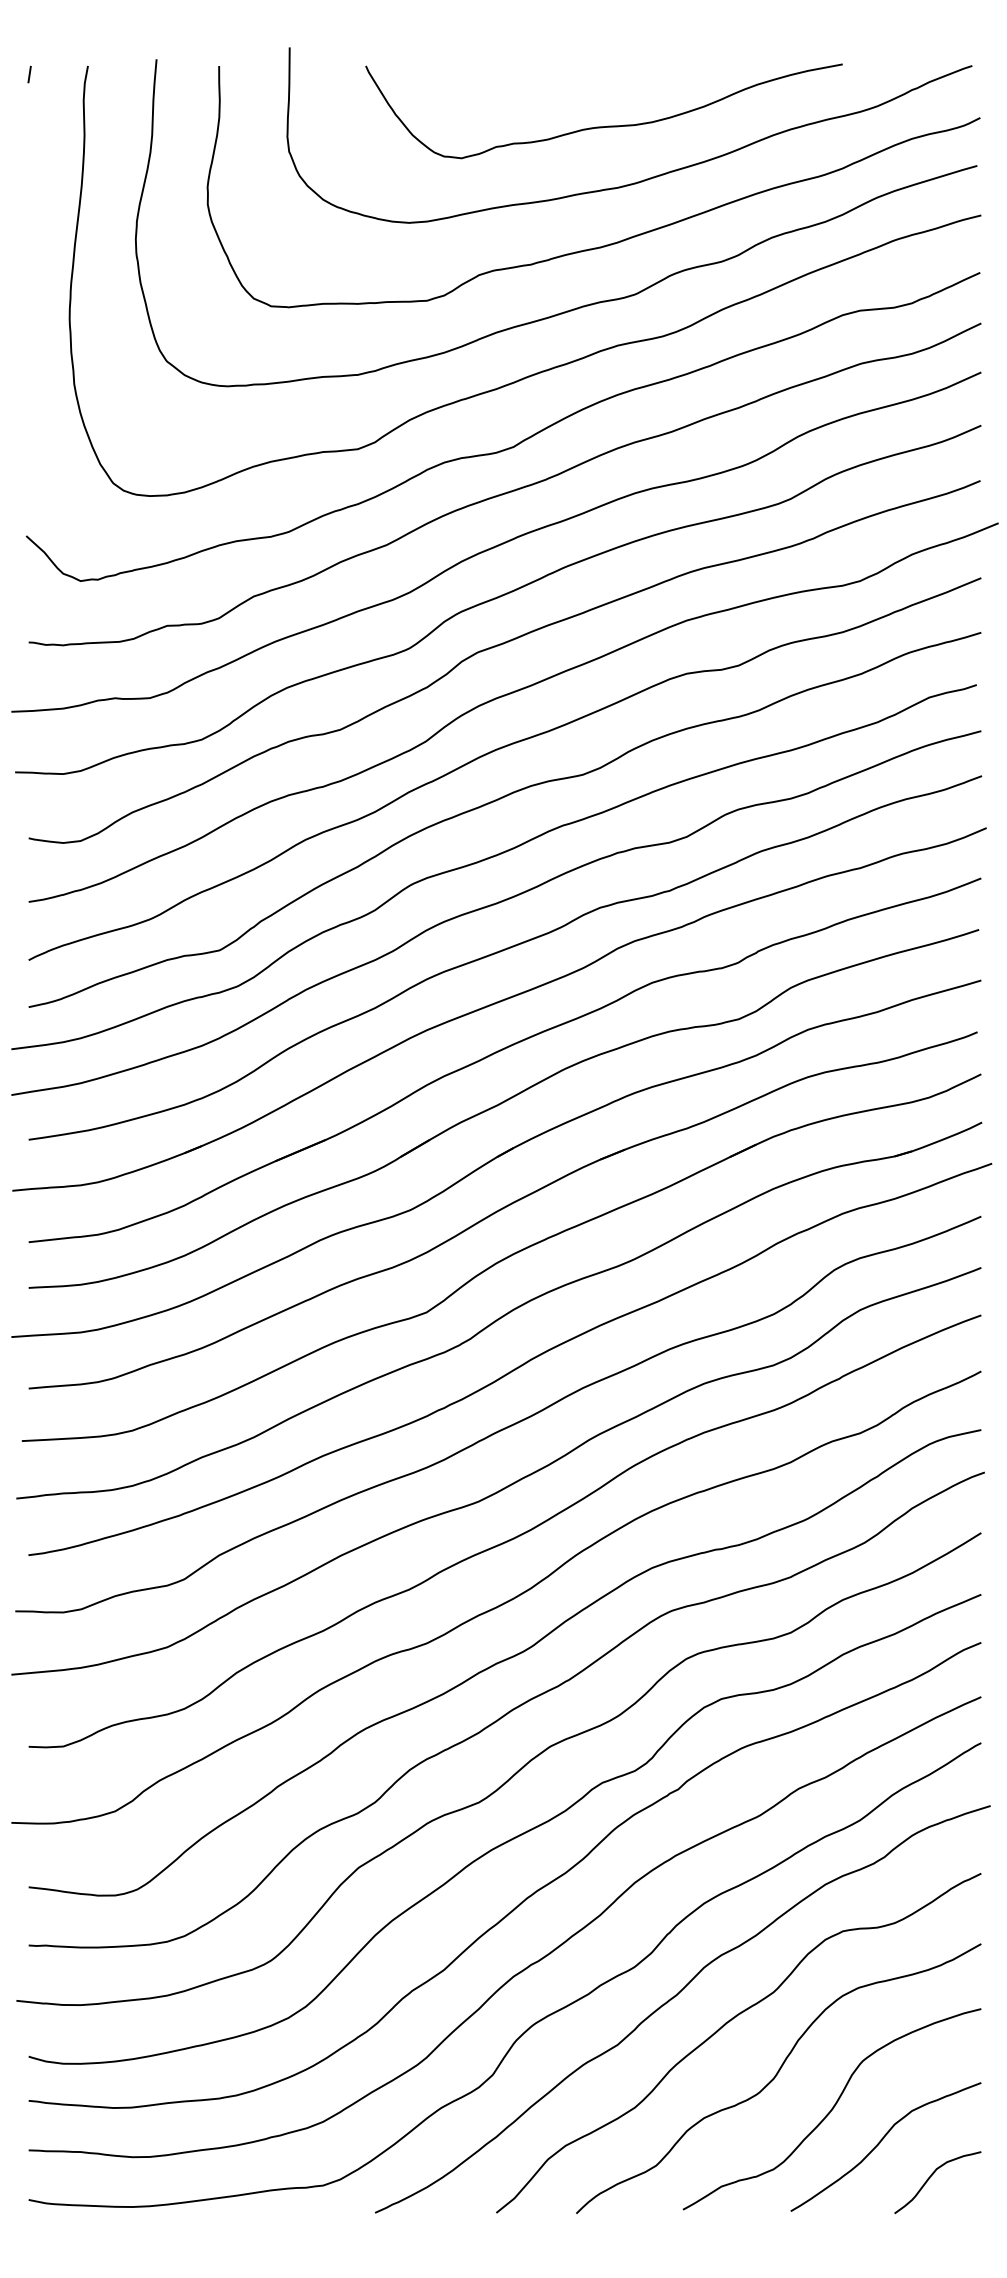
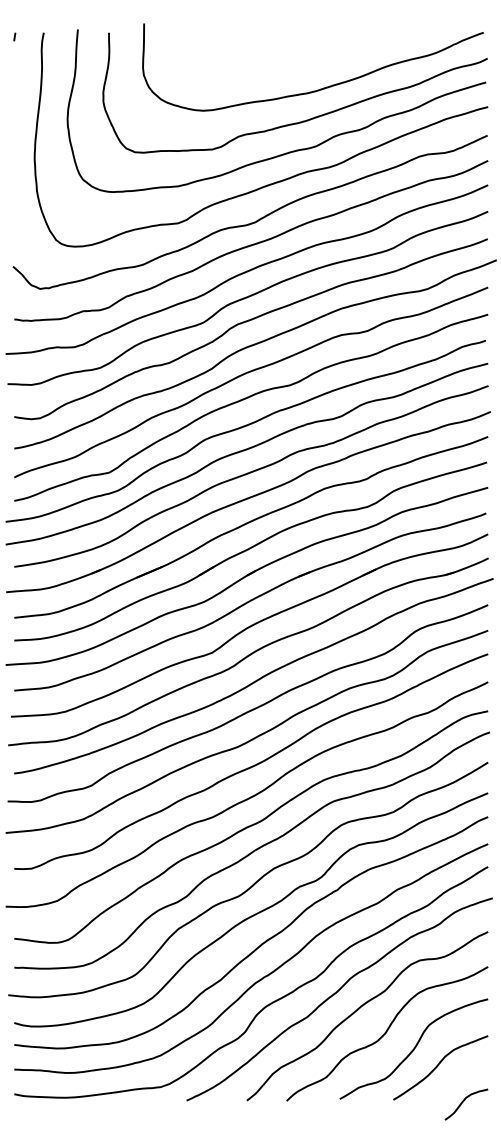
curve: (604, 125) -> (300, 62), removed
curve: (933, 2176) -> (464, 1101), moved

